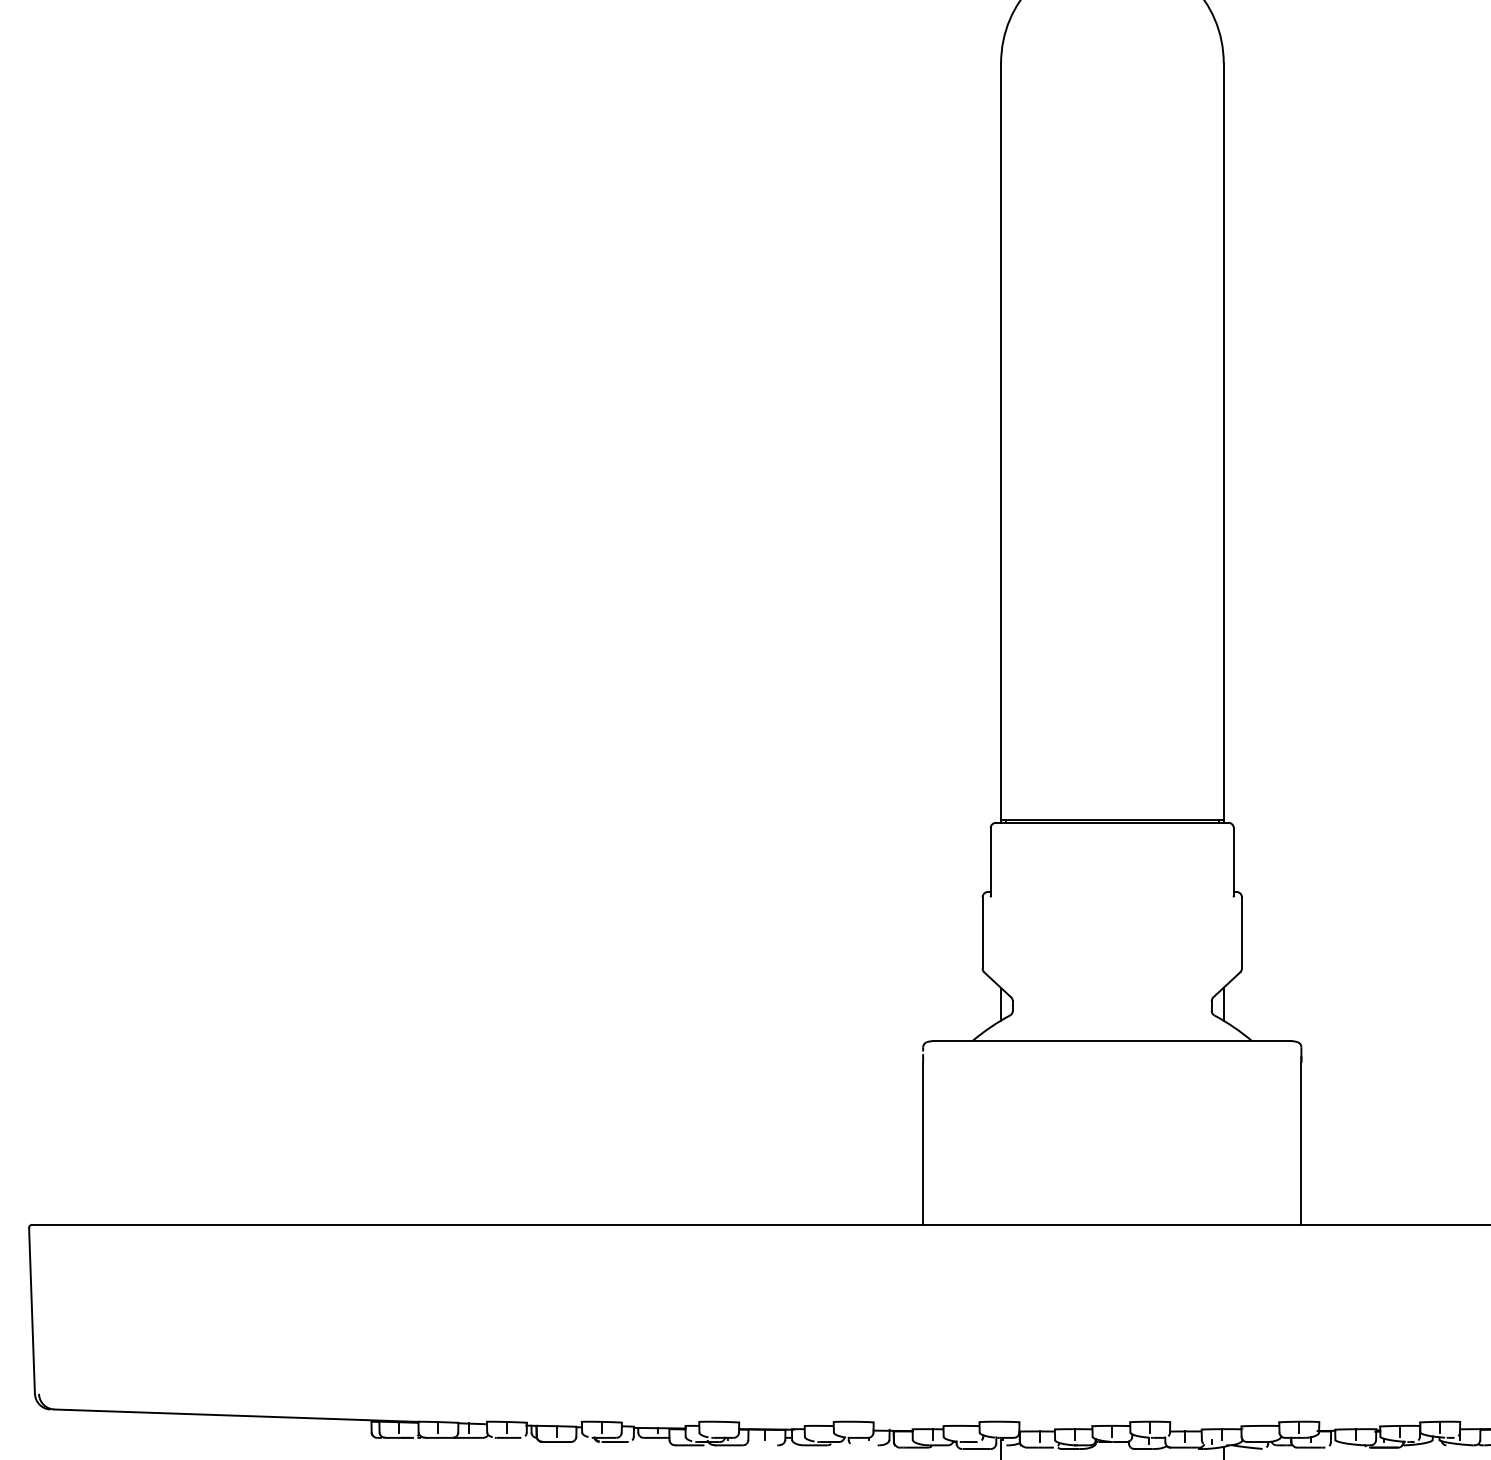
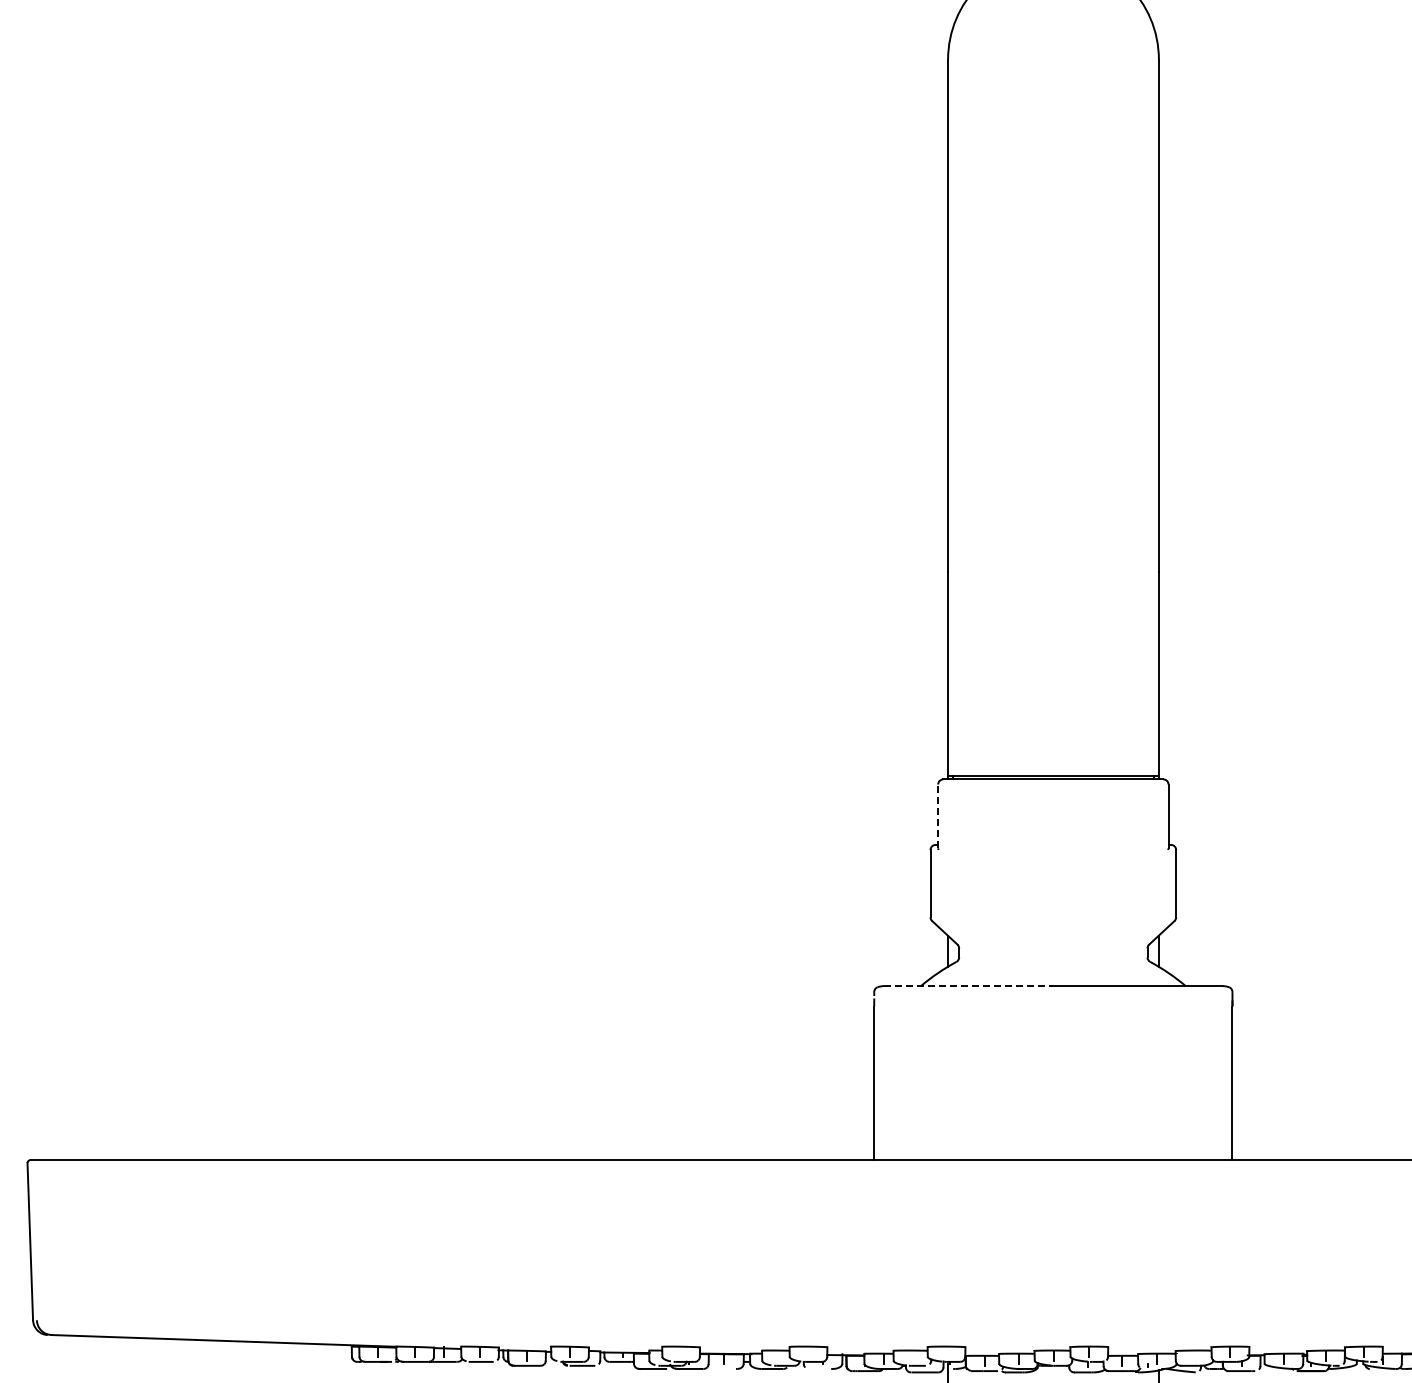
line: (990, 861) -> (938, 816), solid -> dashed
line: (1023, 1041) -> (969, 986), solid -> dashed

